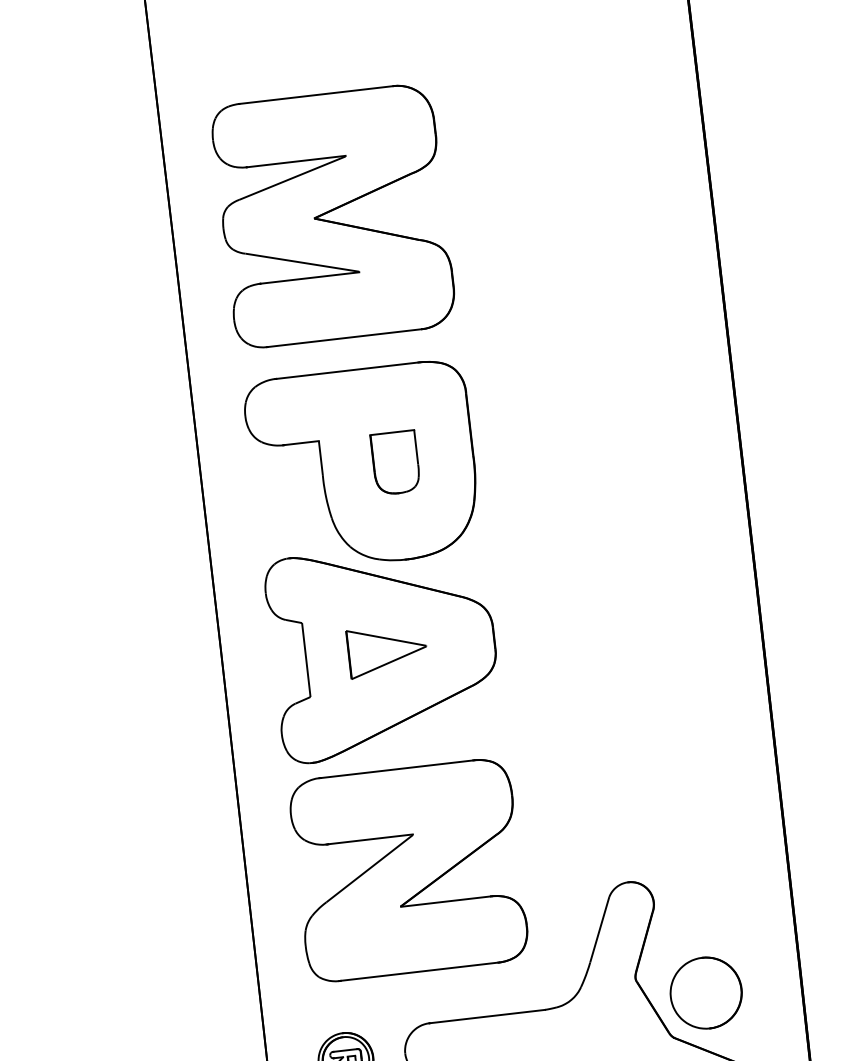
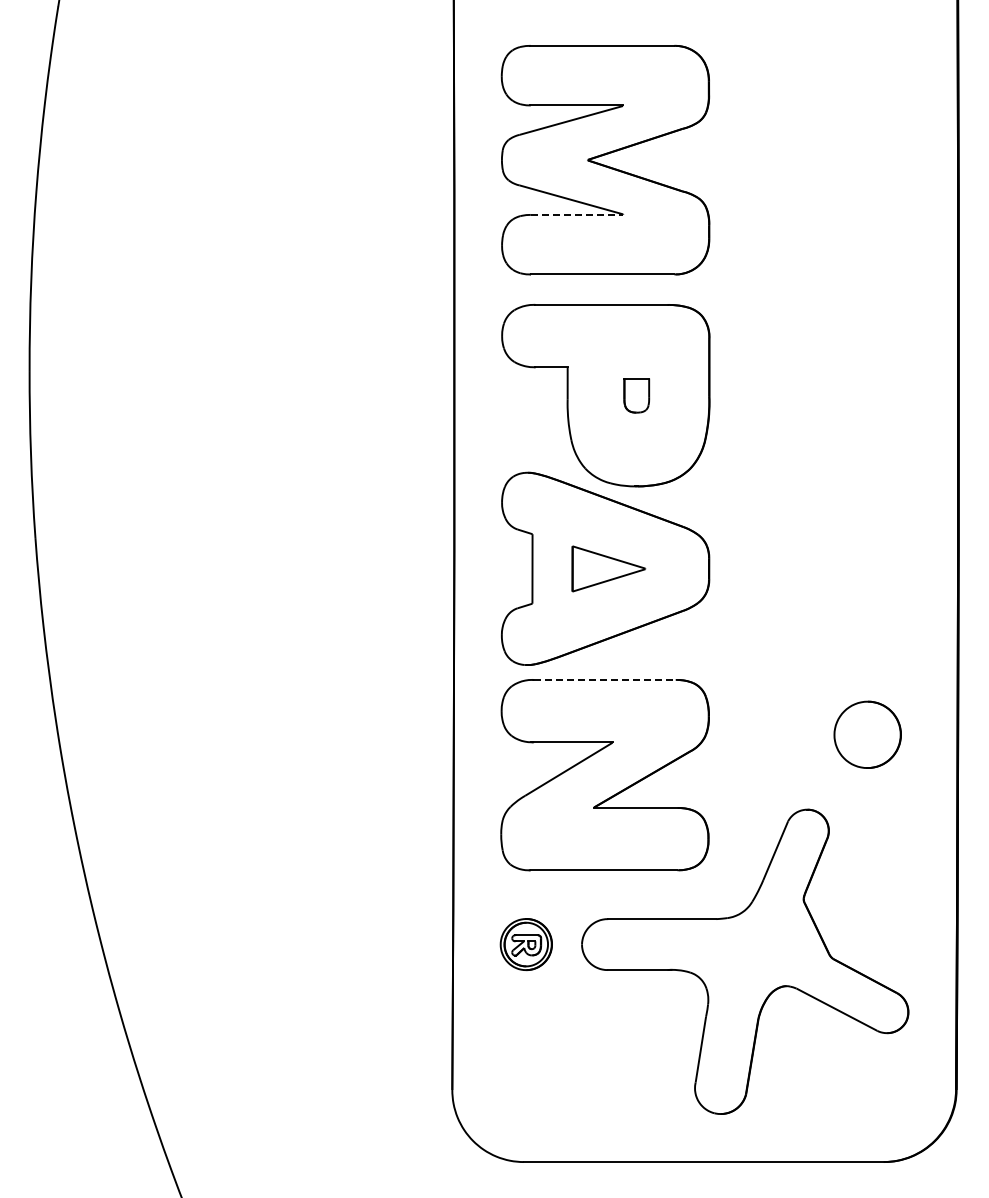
line: (310, 277) -> (577, 214), solid -> dashed
part: (395, 462) -> (636, 395), size x0.6
line: (396, 768) -> (604, 679), solid -> dashed
part: (705, 992) -> (867, 734), moved

